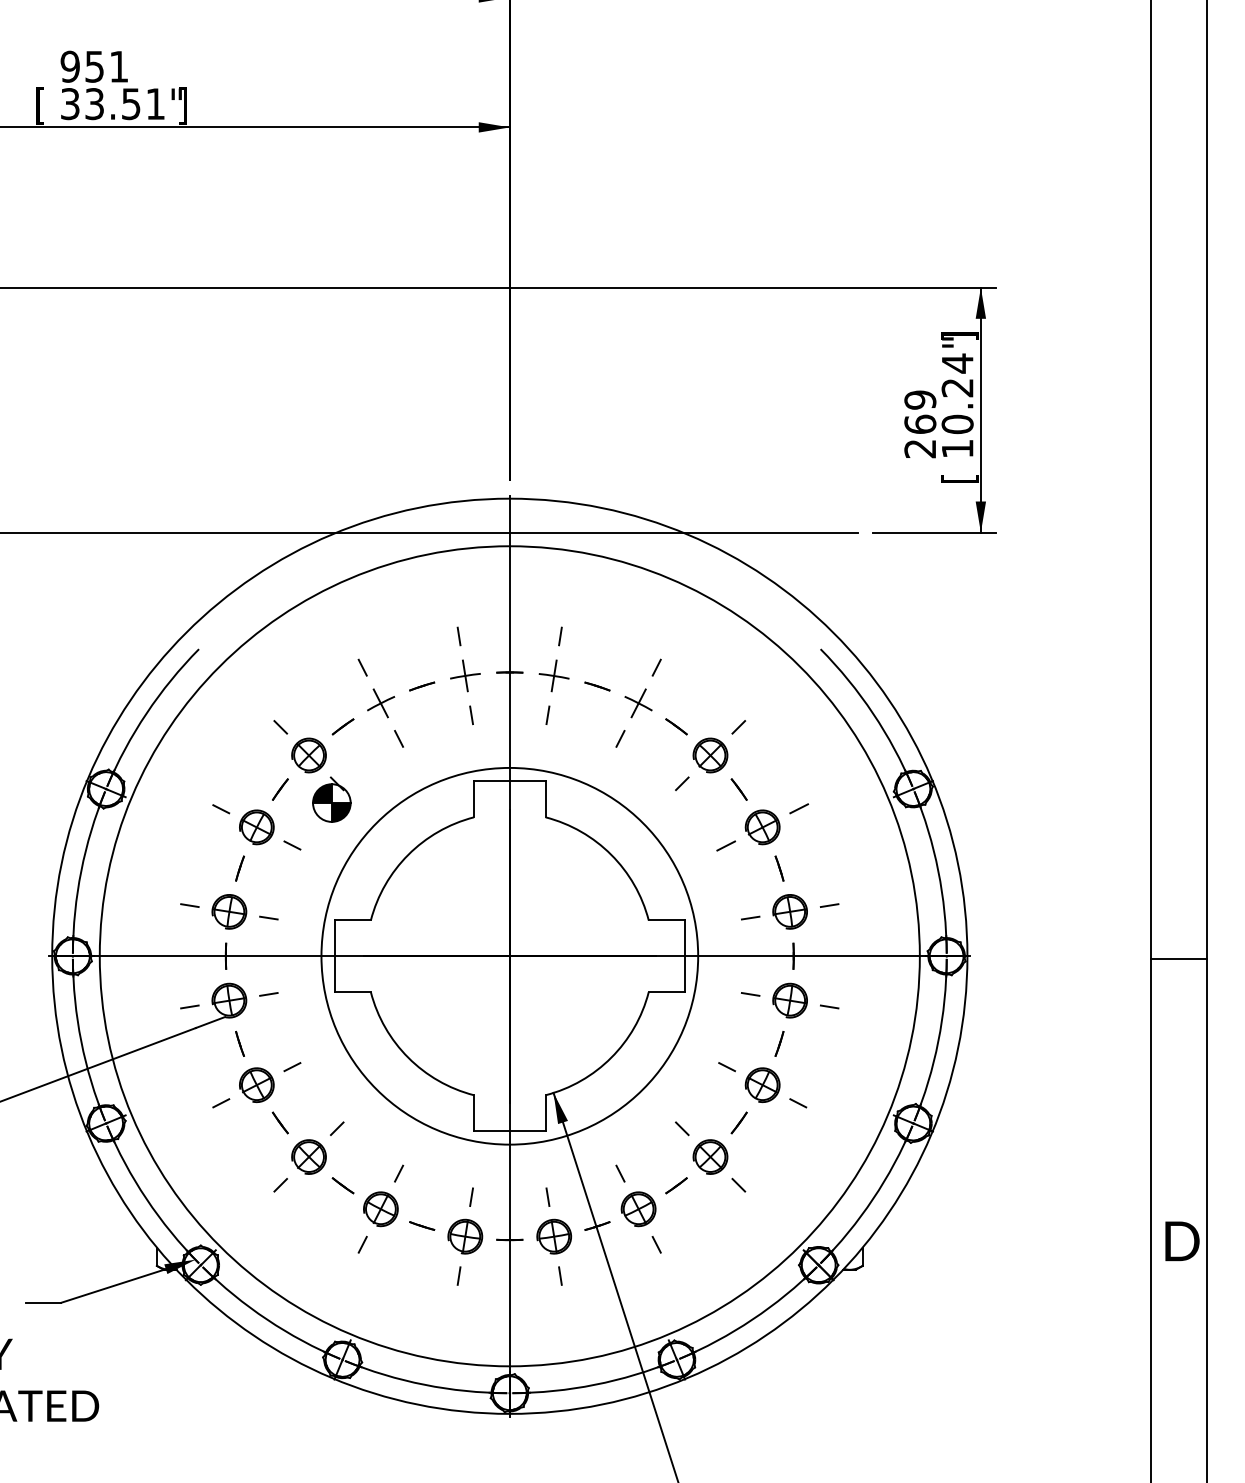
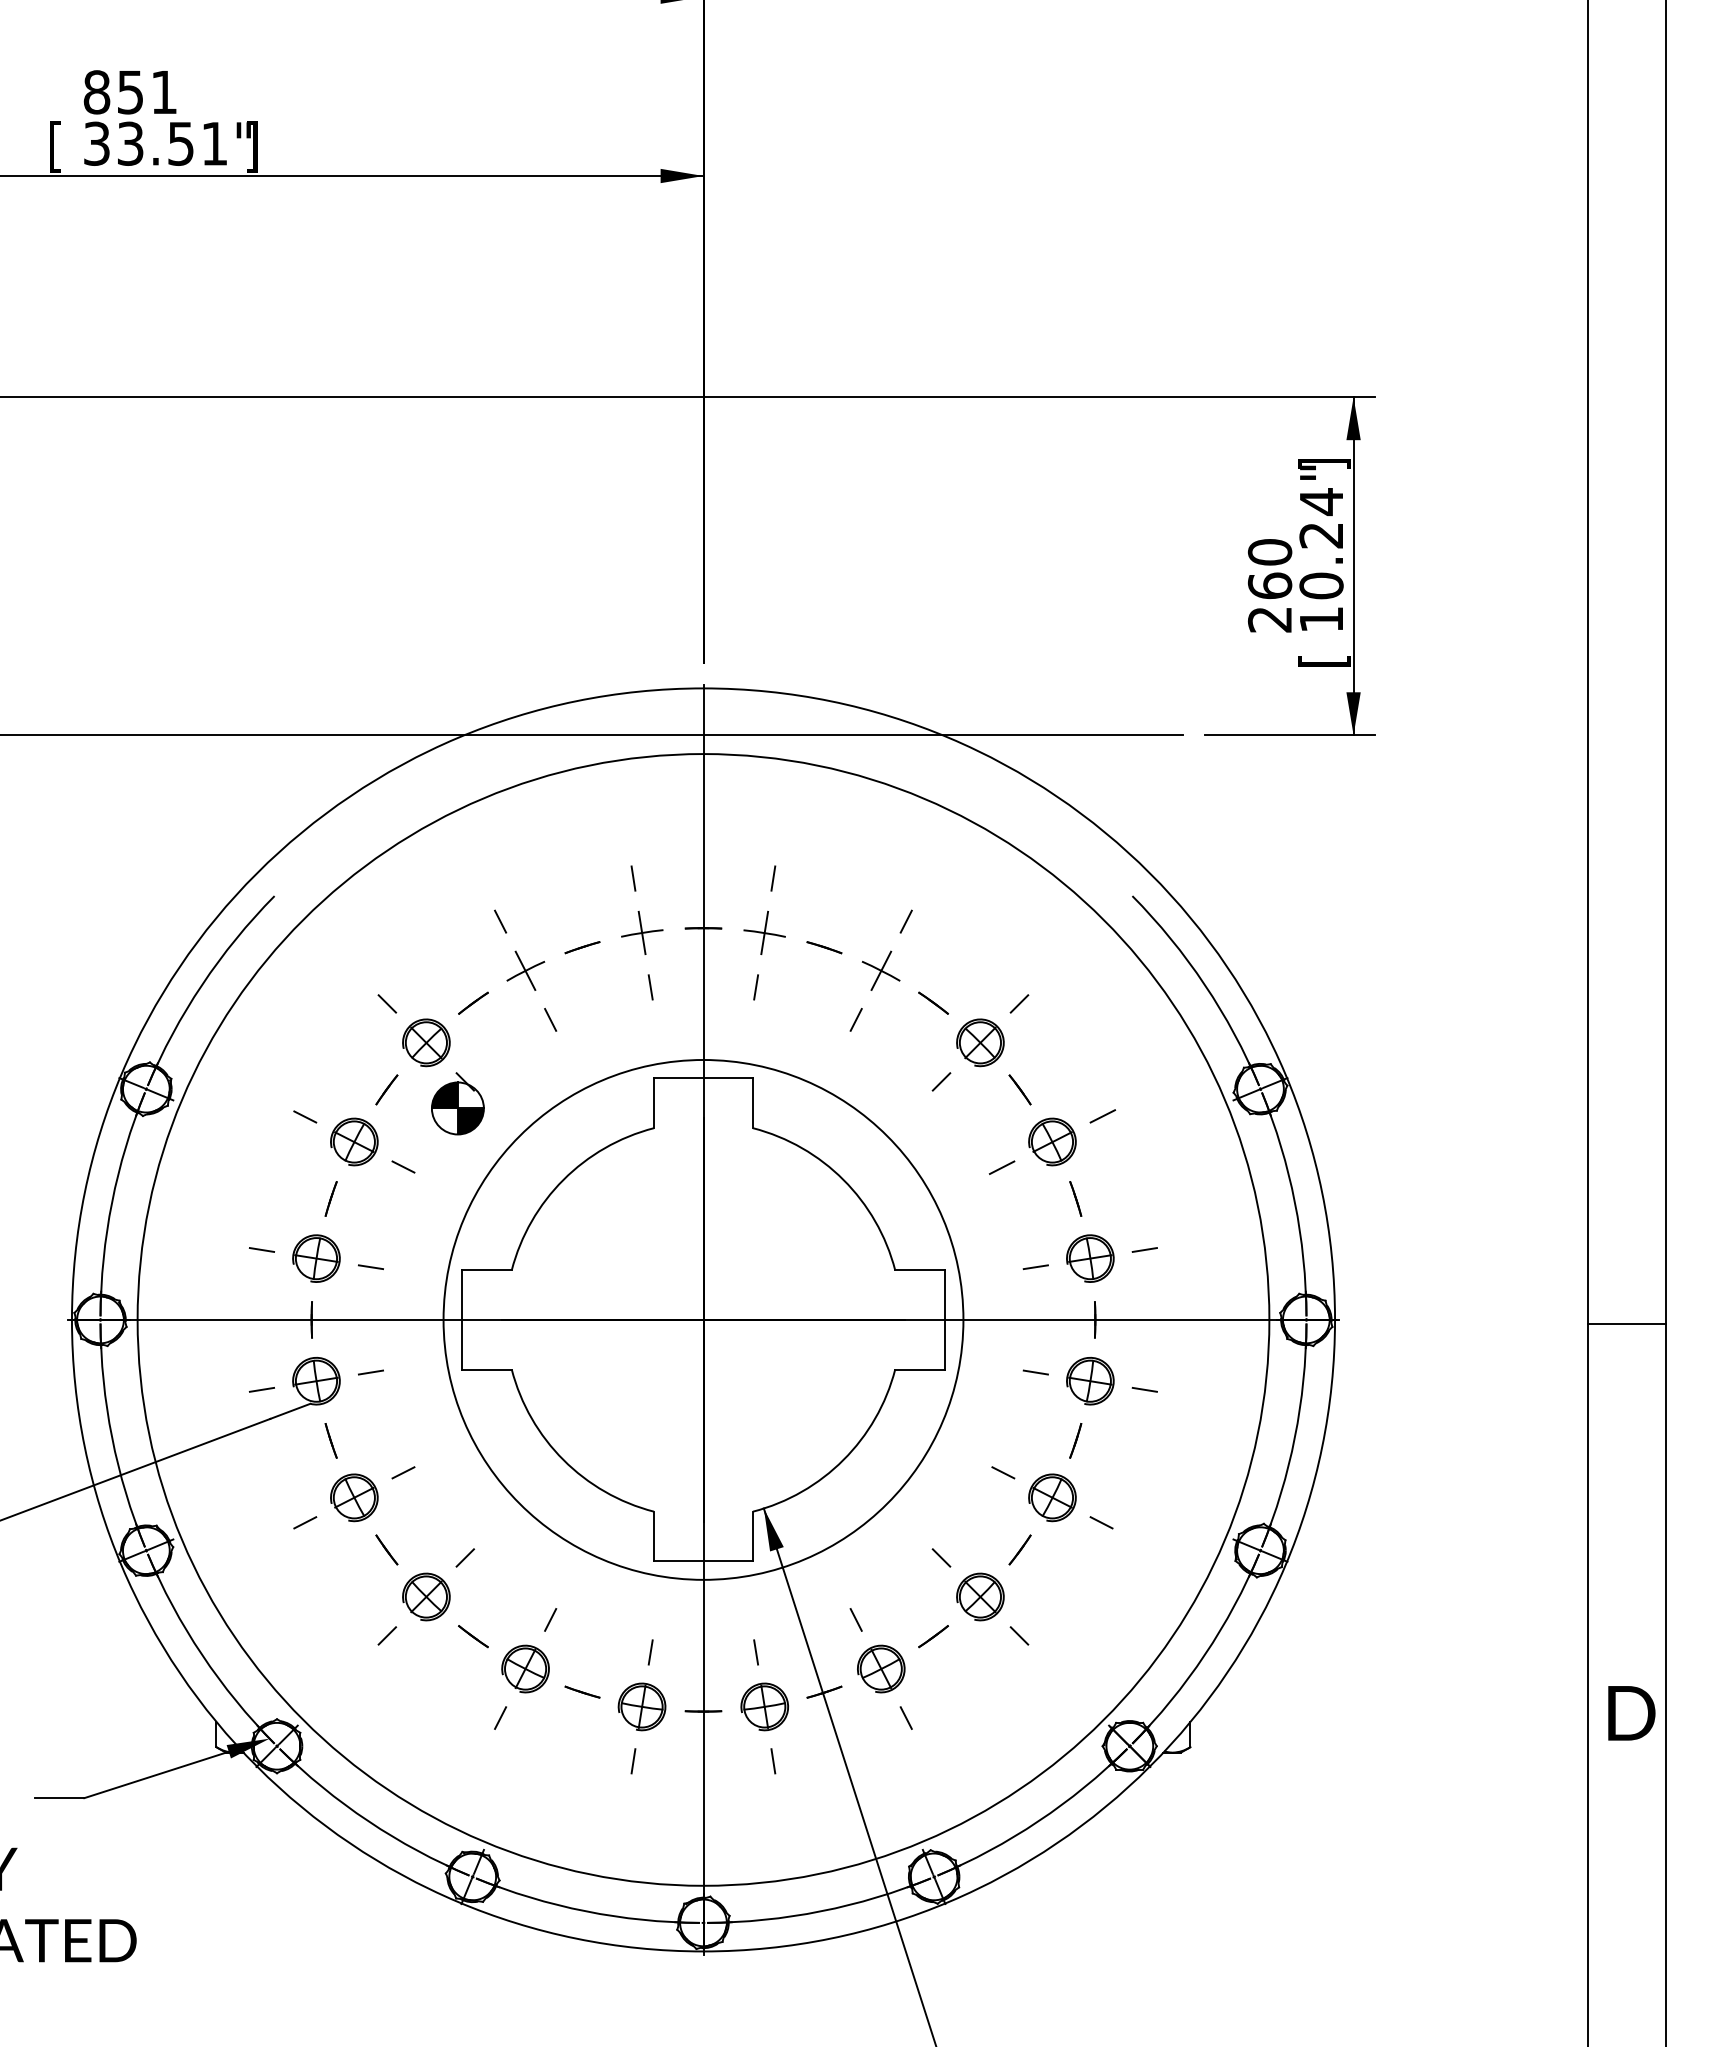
text: (69, 66) -> (96, 92), 951 -> 851
text: (920, 400) -> (1270, 552), 269 -> 260

